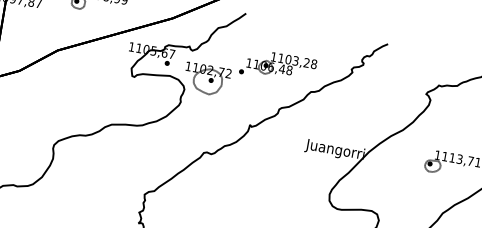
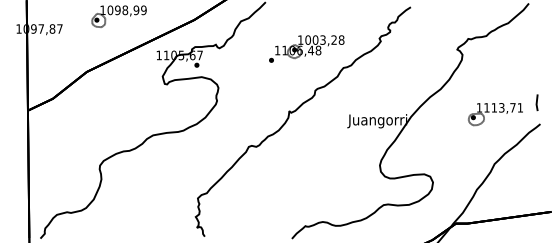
text: (281, 57) -> (308, 39), 1103,28 -> 1003,28
part: (206, 79) -> (238, 74), removed

